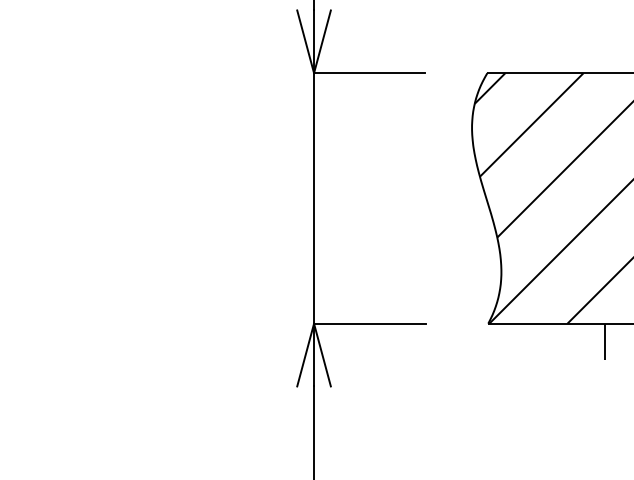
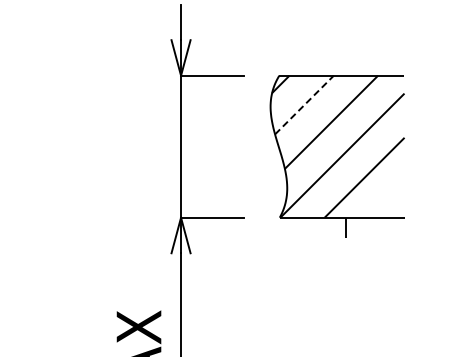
line: (531, 123) -> (304, 104), solid -> dashed

